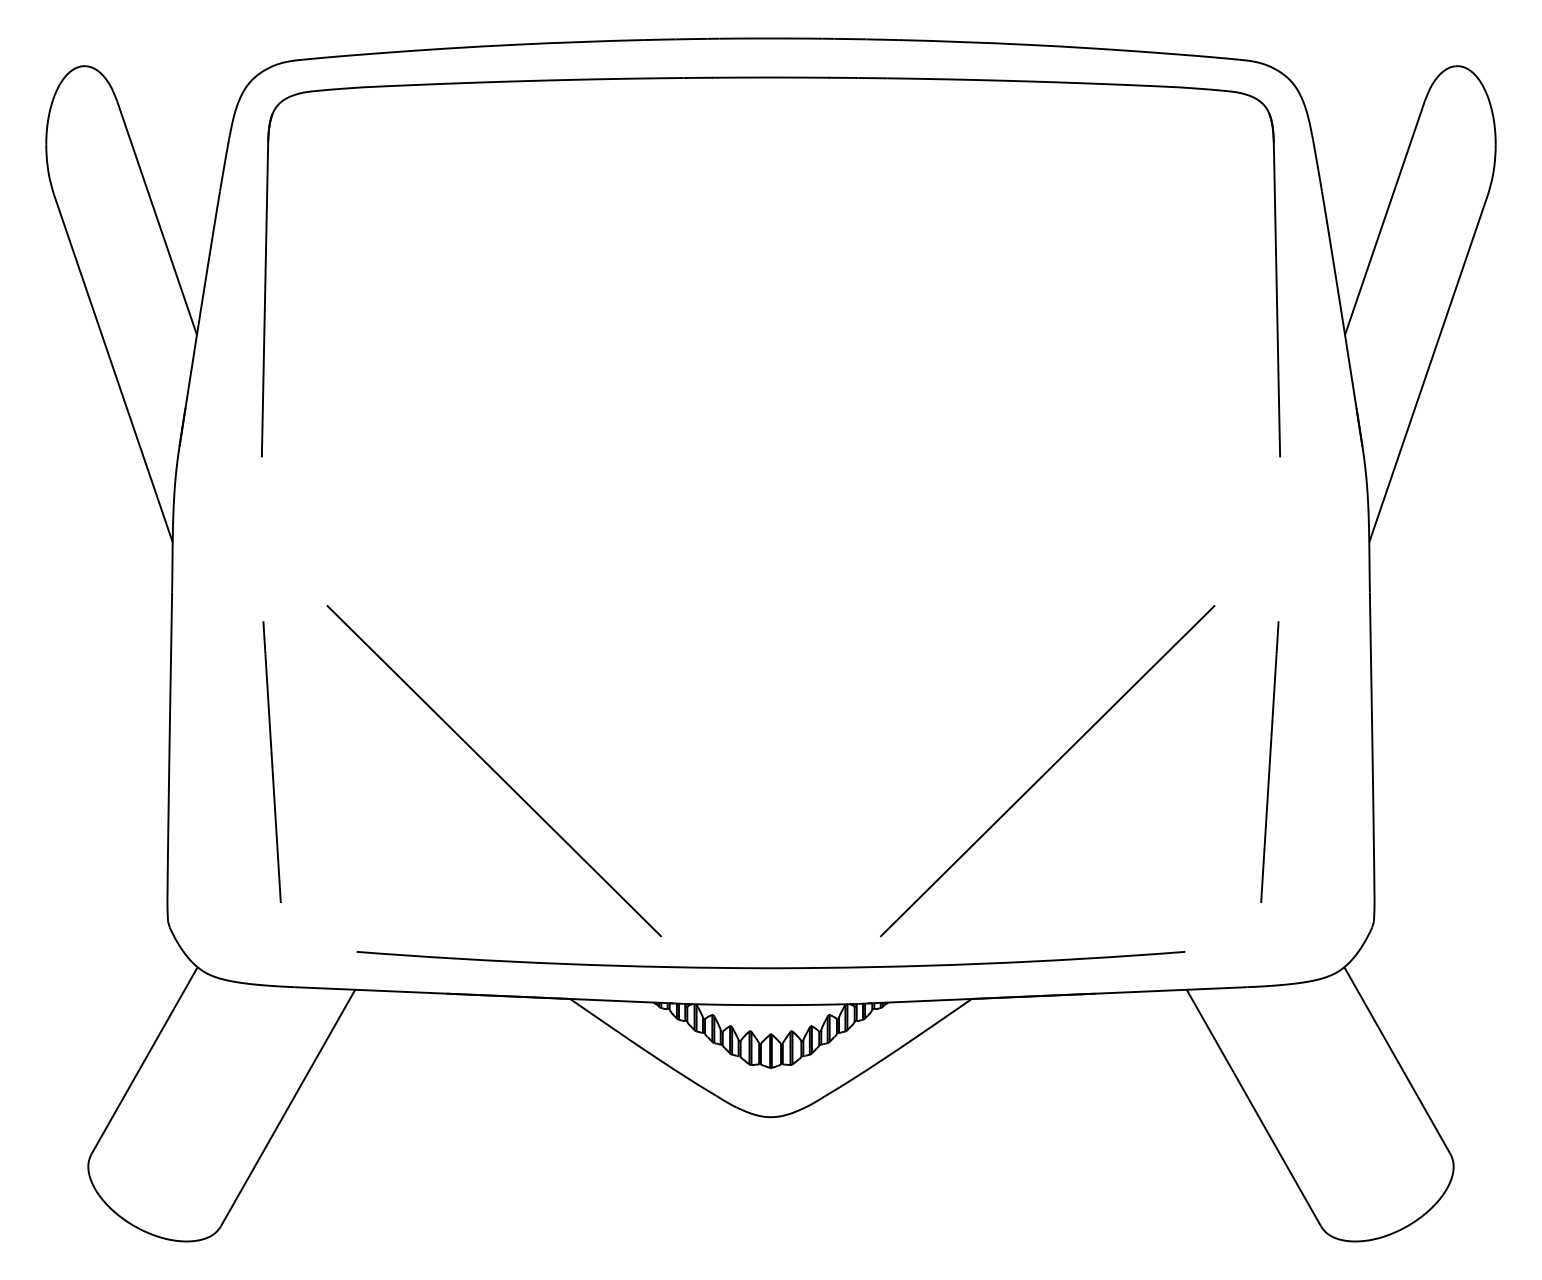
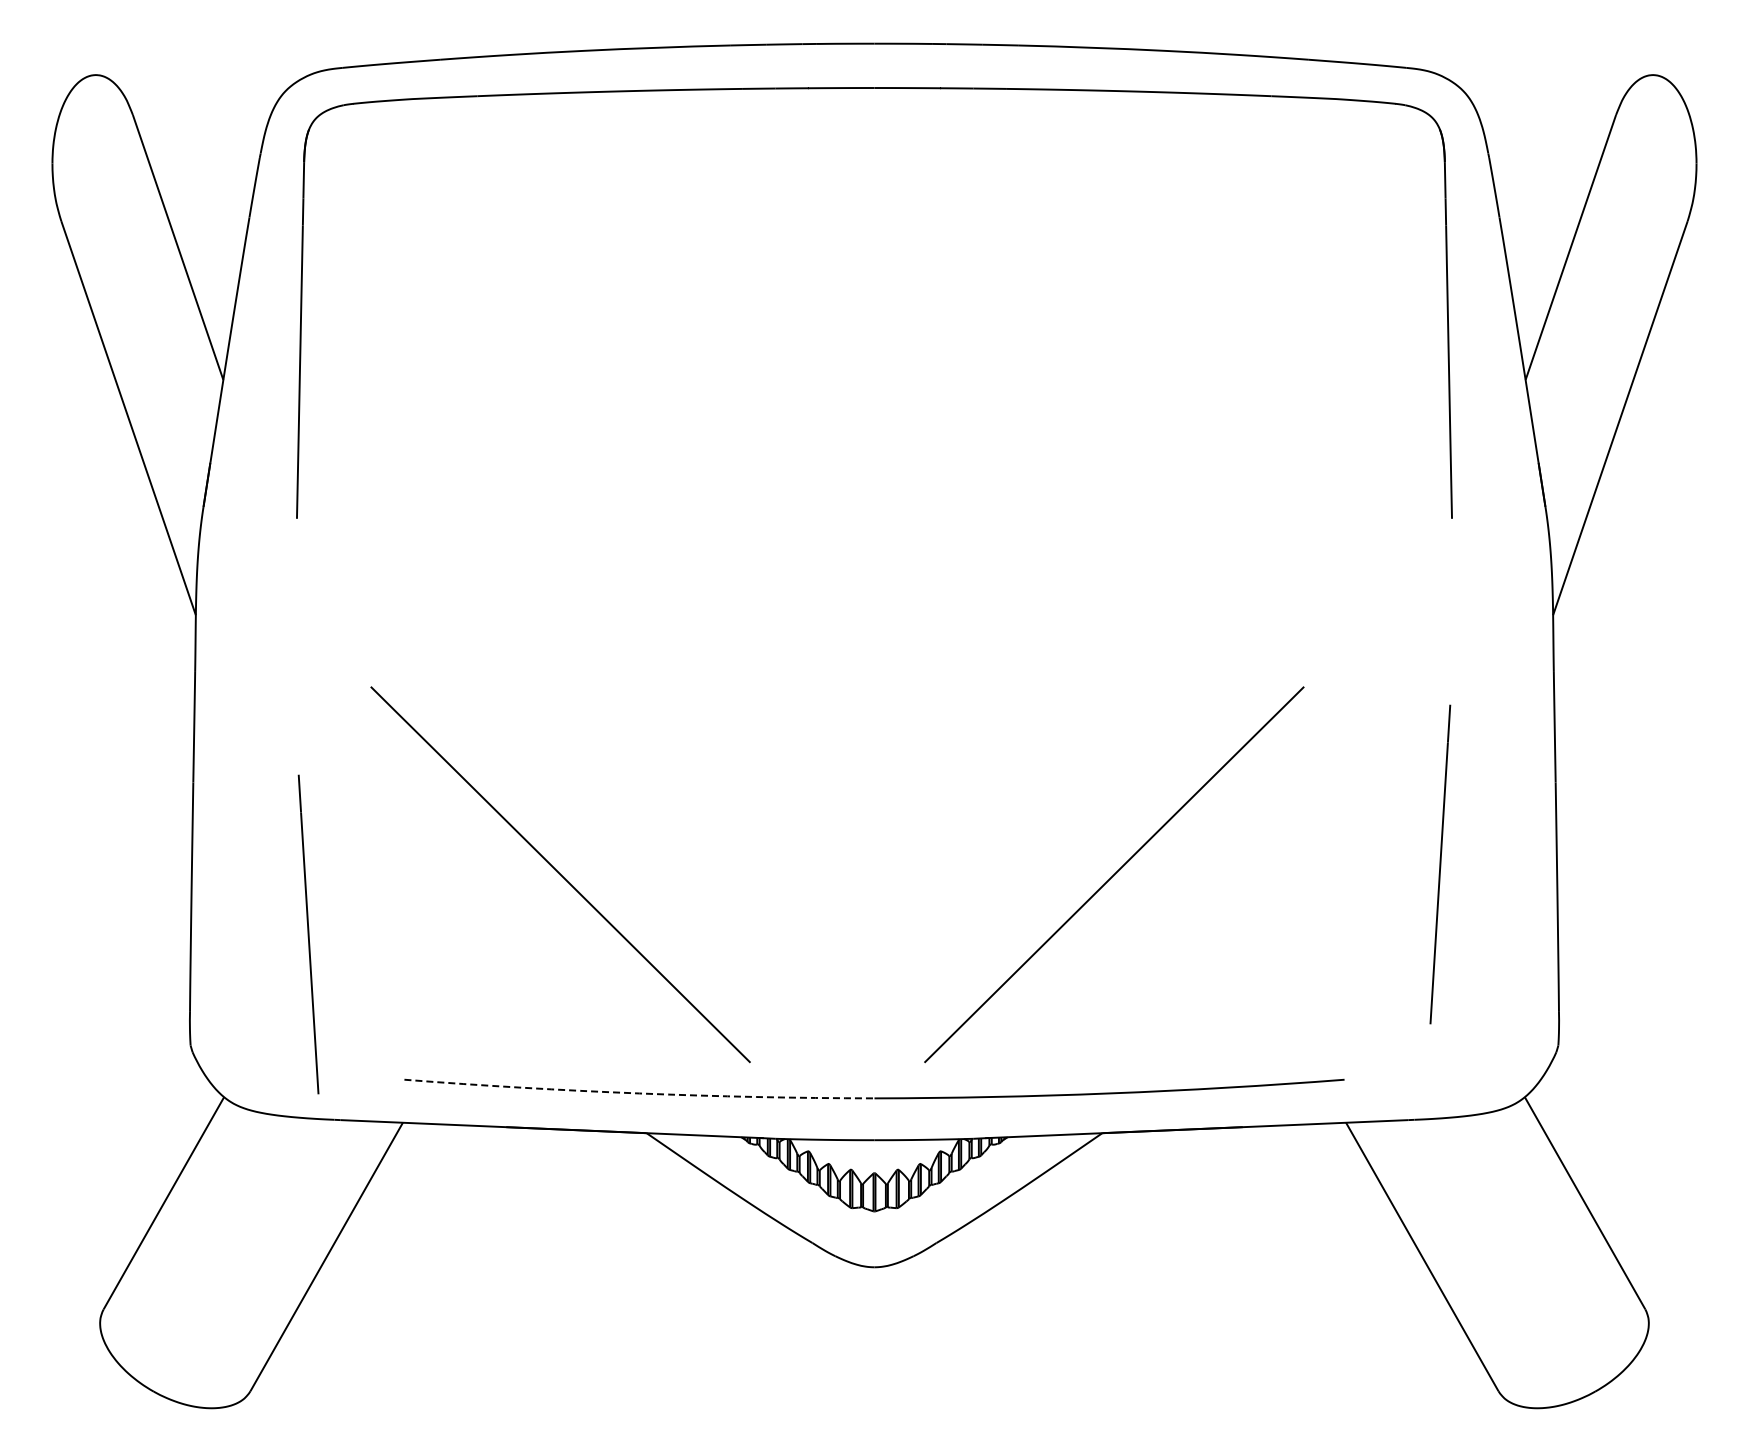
line: (272, 762) -> (308, 934), moved
line: (1047, 770) -> (1114, 874), moved
arc: (563, 963) -> (639, 1093), solid -> dashed

